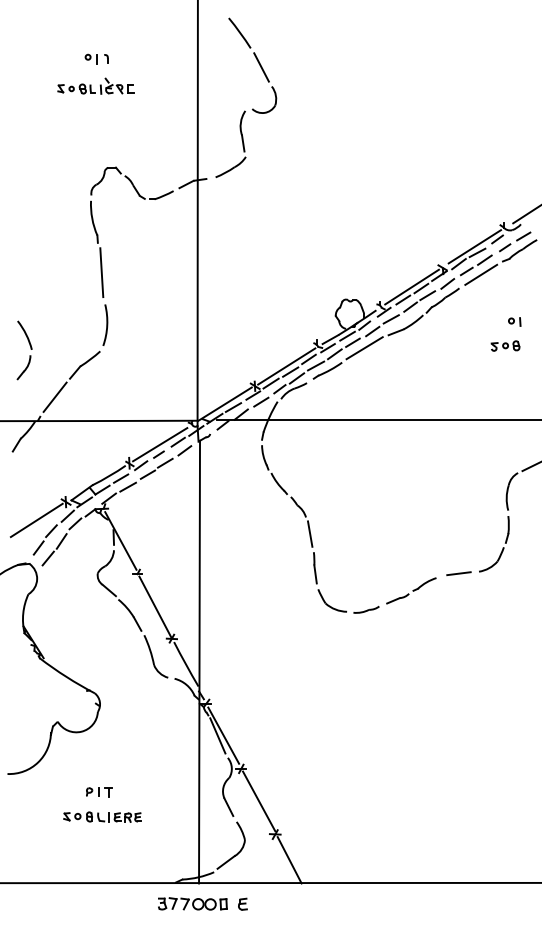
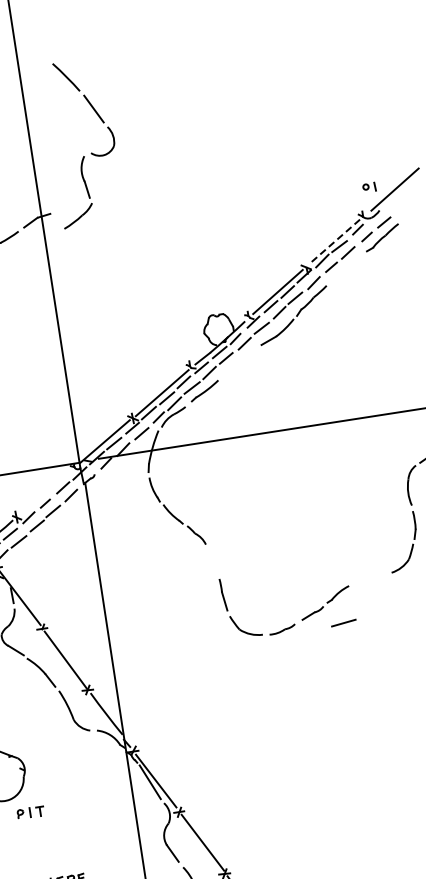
part: (252, 108) -> (91, 152), moved
line: (474, 246) -> (335, 240), solid -> dashed
line: (481, 274) -> (347, 268), removed
part: (514, 321) -> (369, 187), moved
part: (505, 345) -> (382, 336), removed
line: (364, 348) -> (239, 362), removed
line: (160, 444) -> (45, 493), removed
line: (310, 533) -> (213, 560), removed
line: (458, 573) -> (343, 623), moved
part: (99, 792) -> (30, 812), moved

